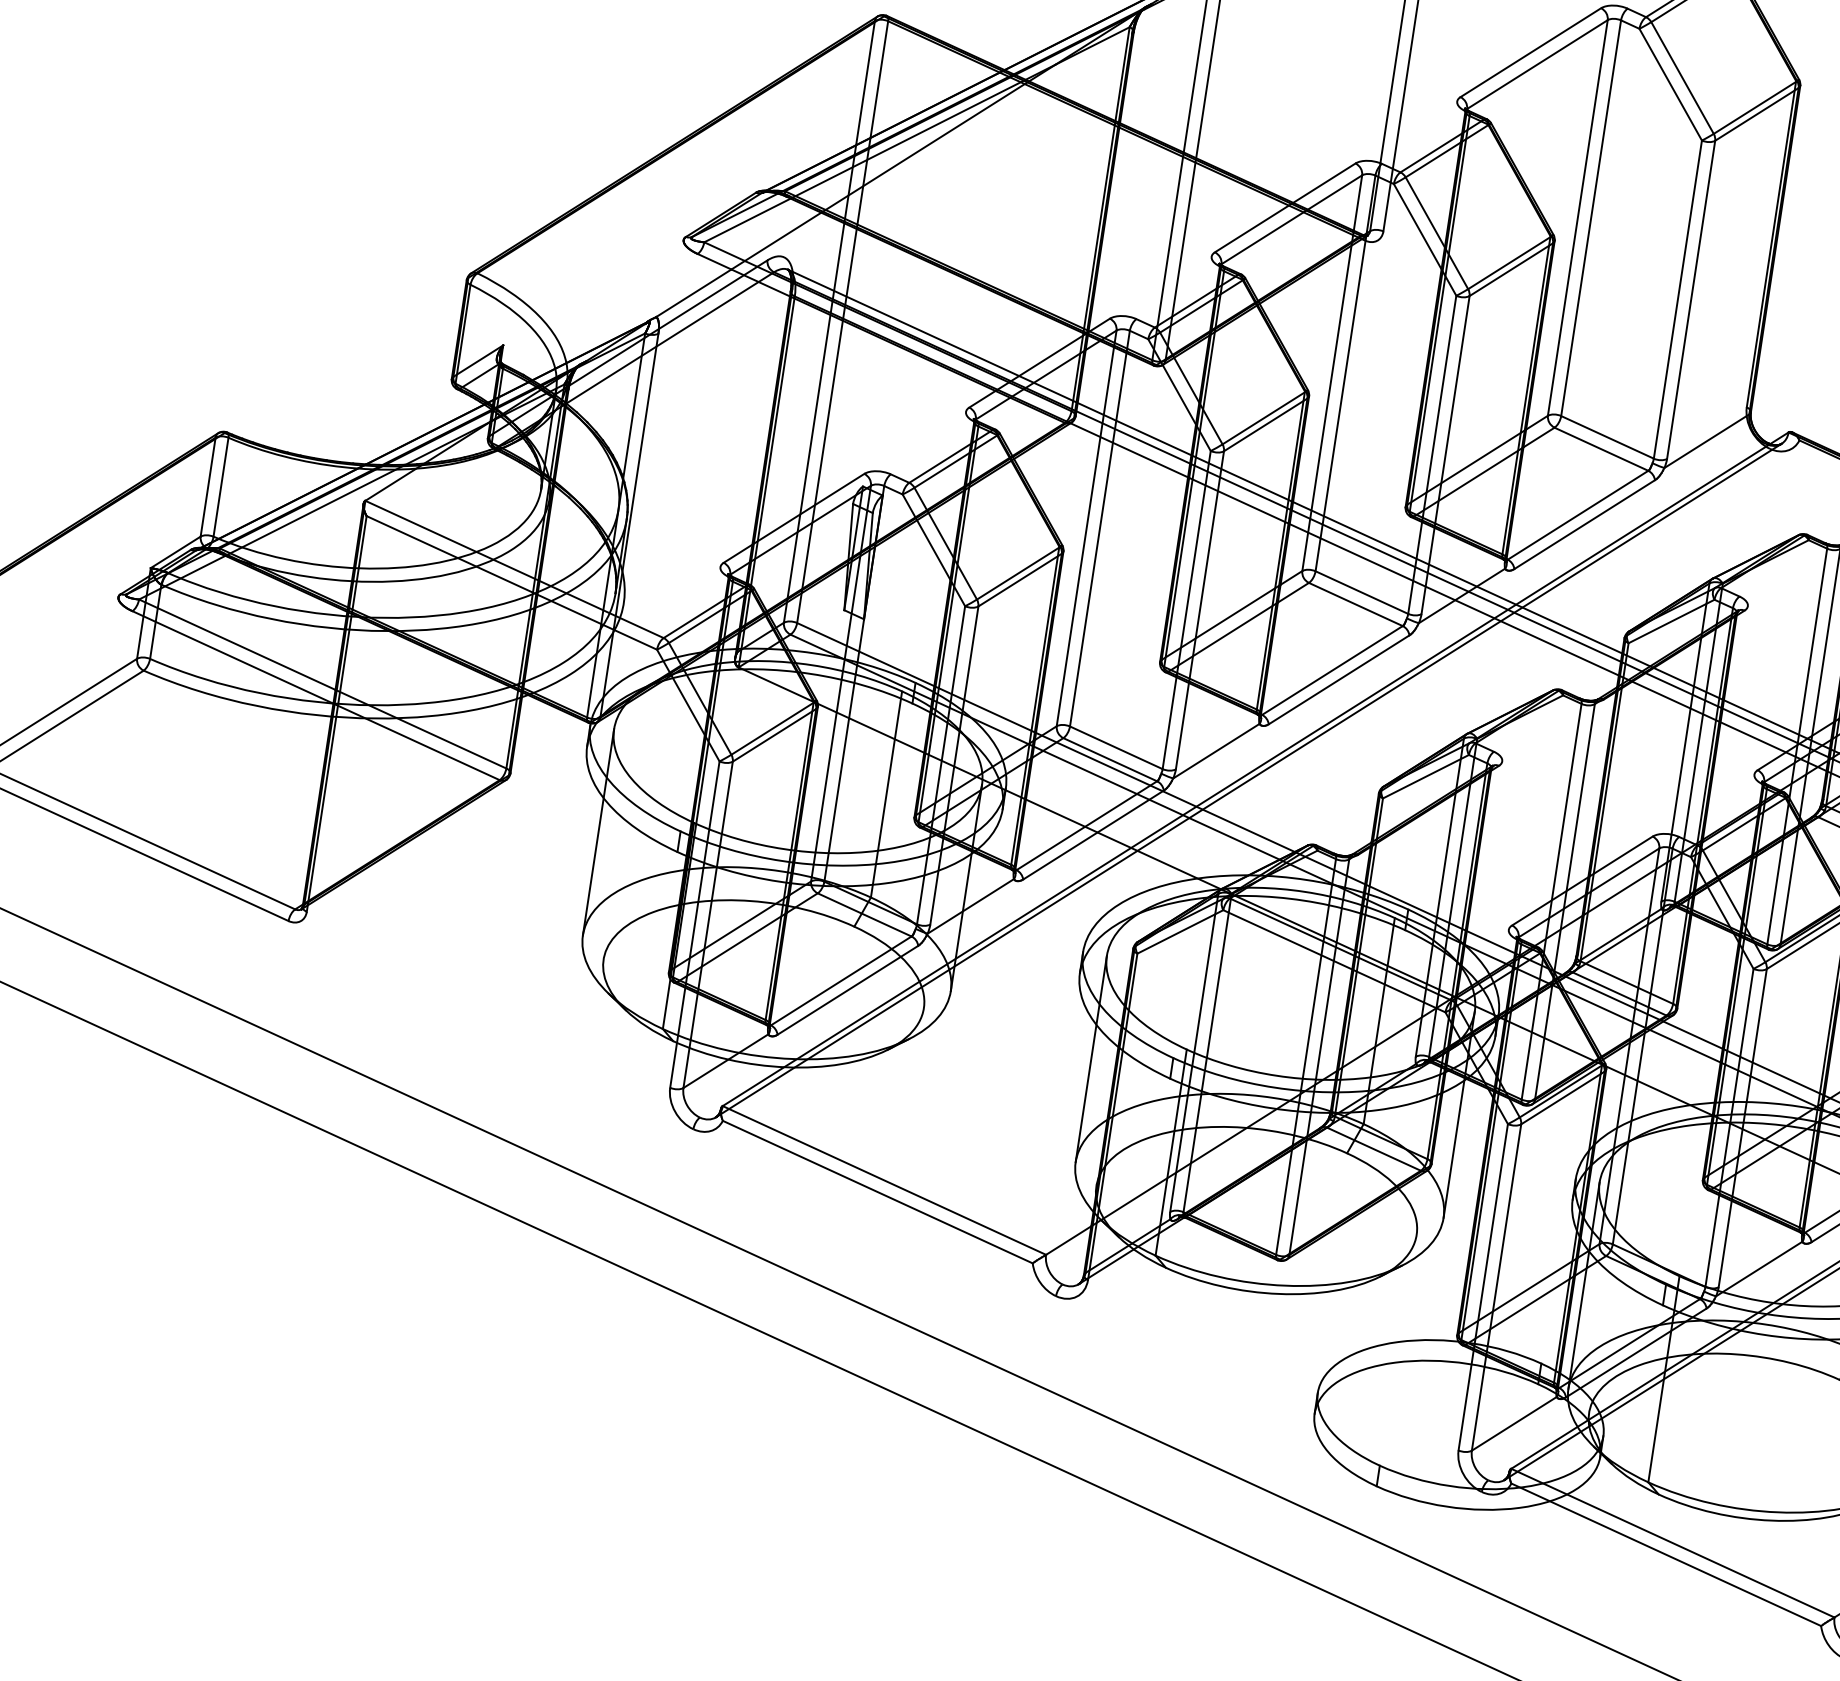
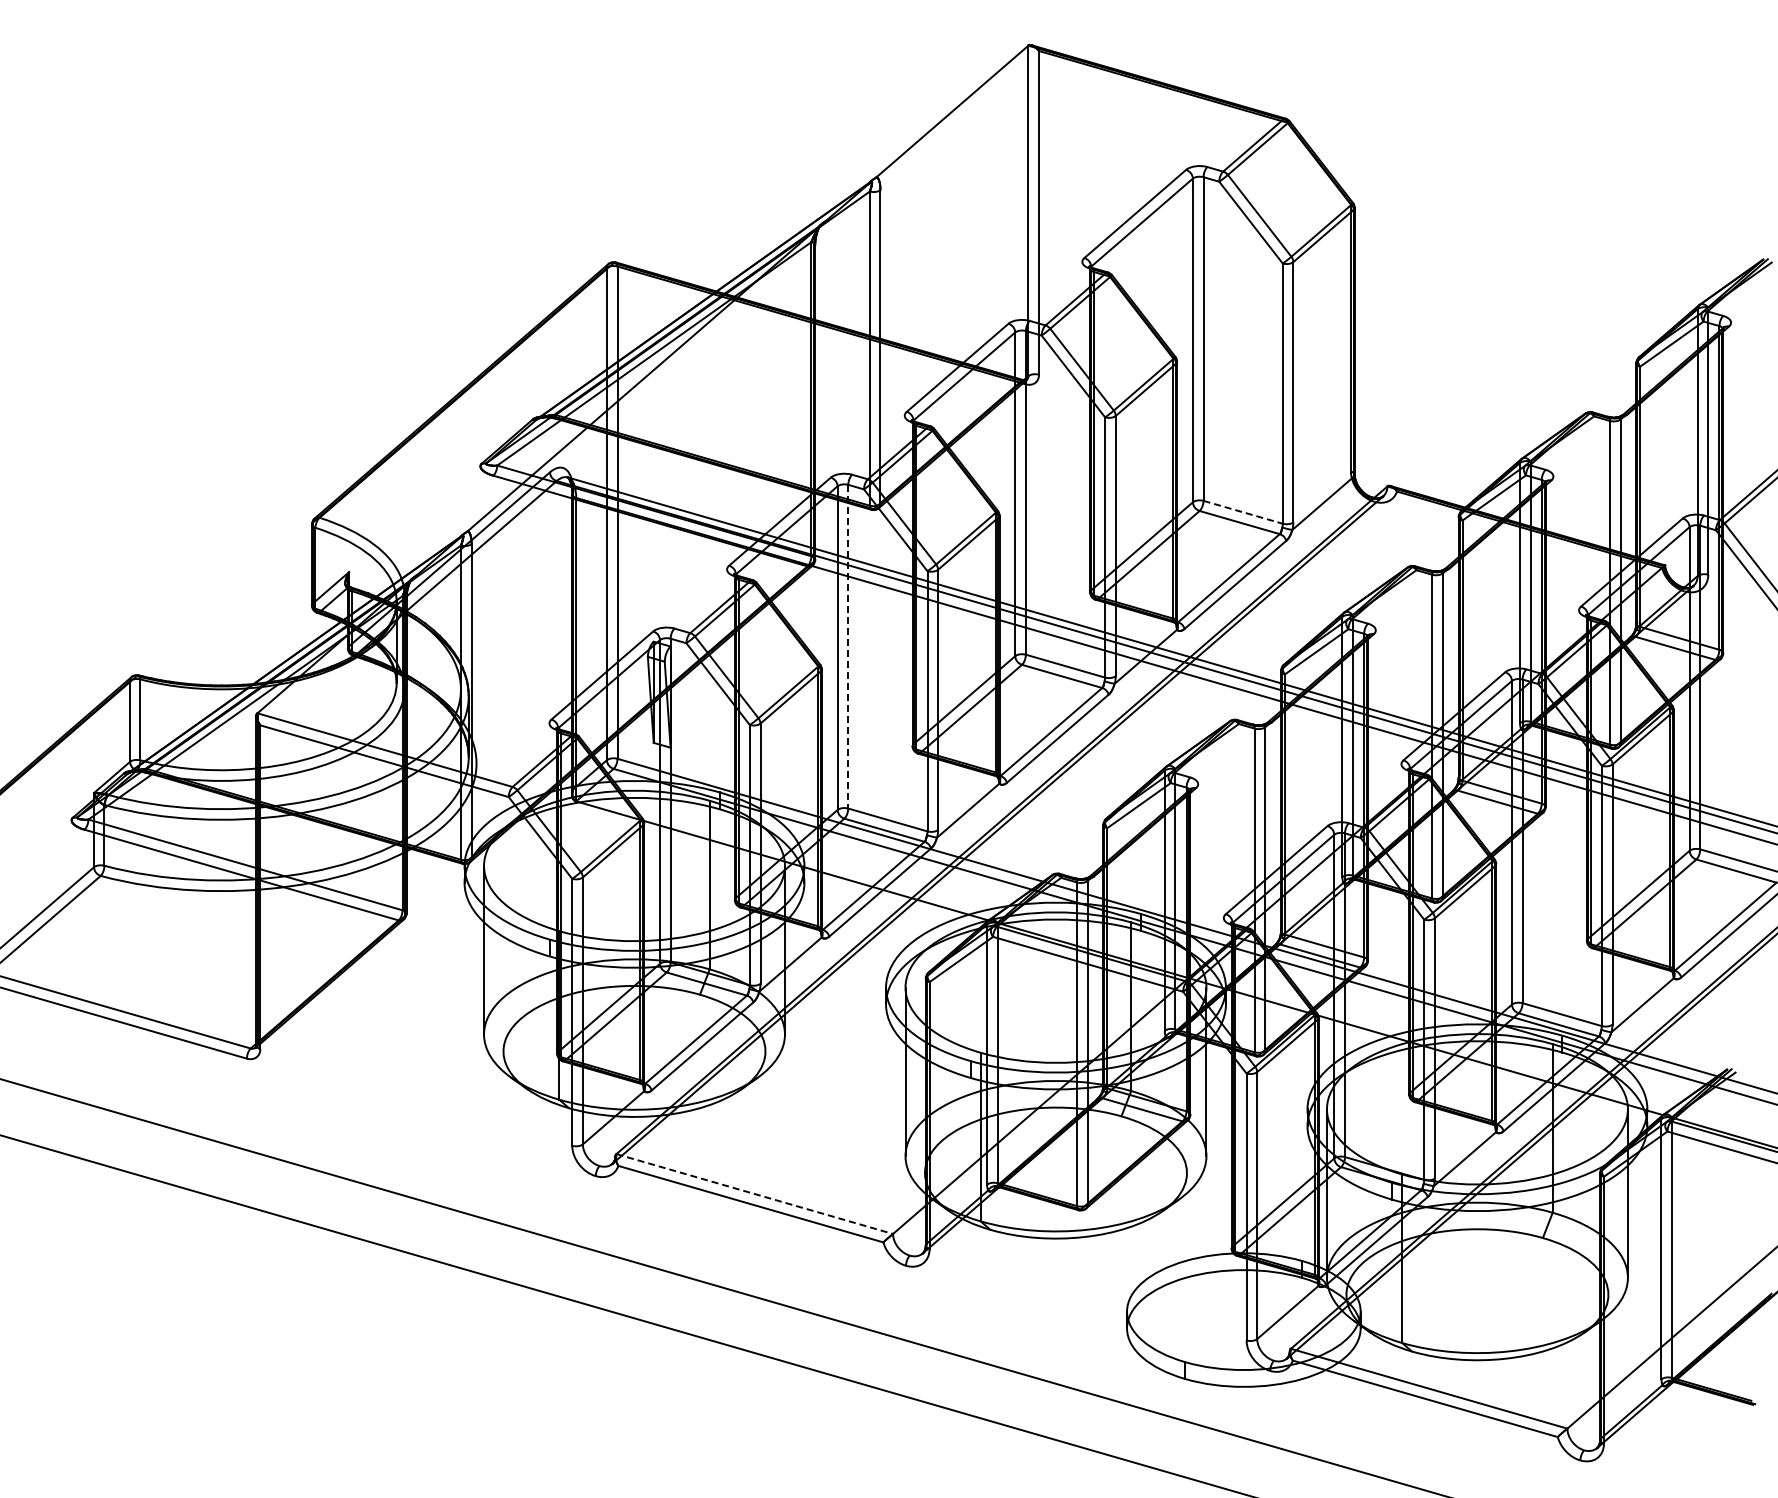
line: (1607, 437) -> (1243, 512), solid -> dashed
line: (1100, 528) -> (848, 646), solid -> dashed
line: (884, 1180) -> (754, 1194), solid -> dashed

